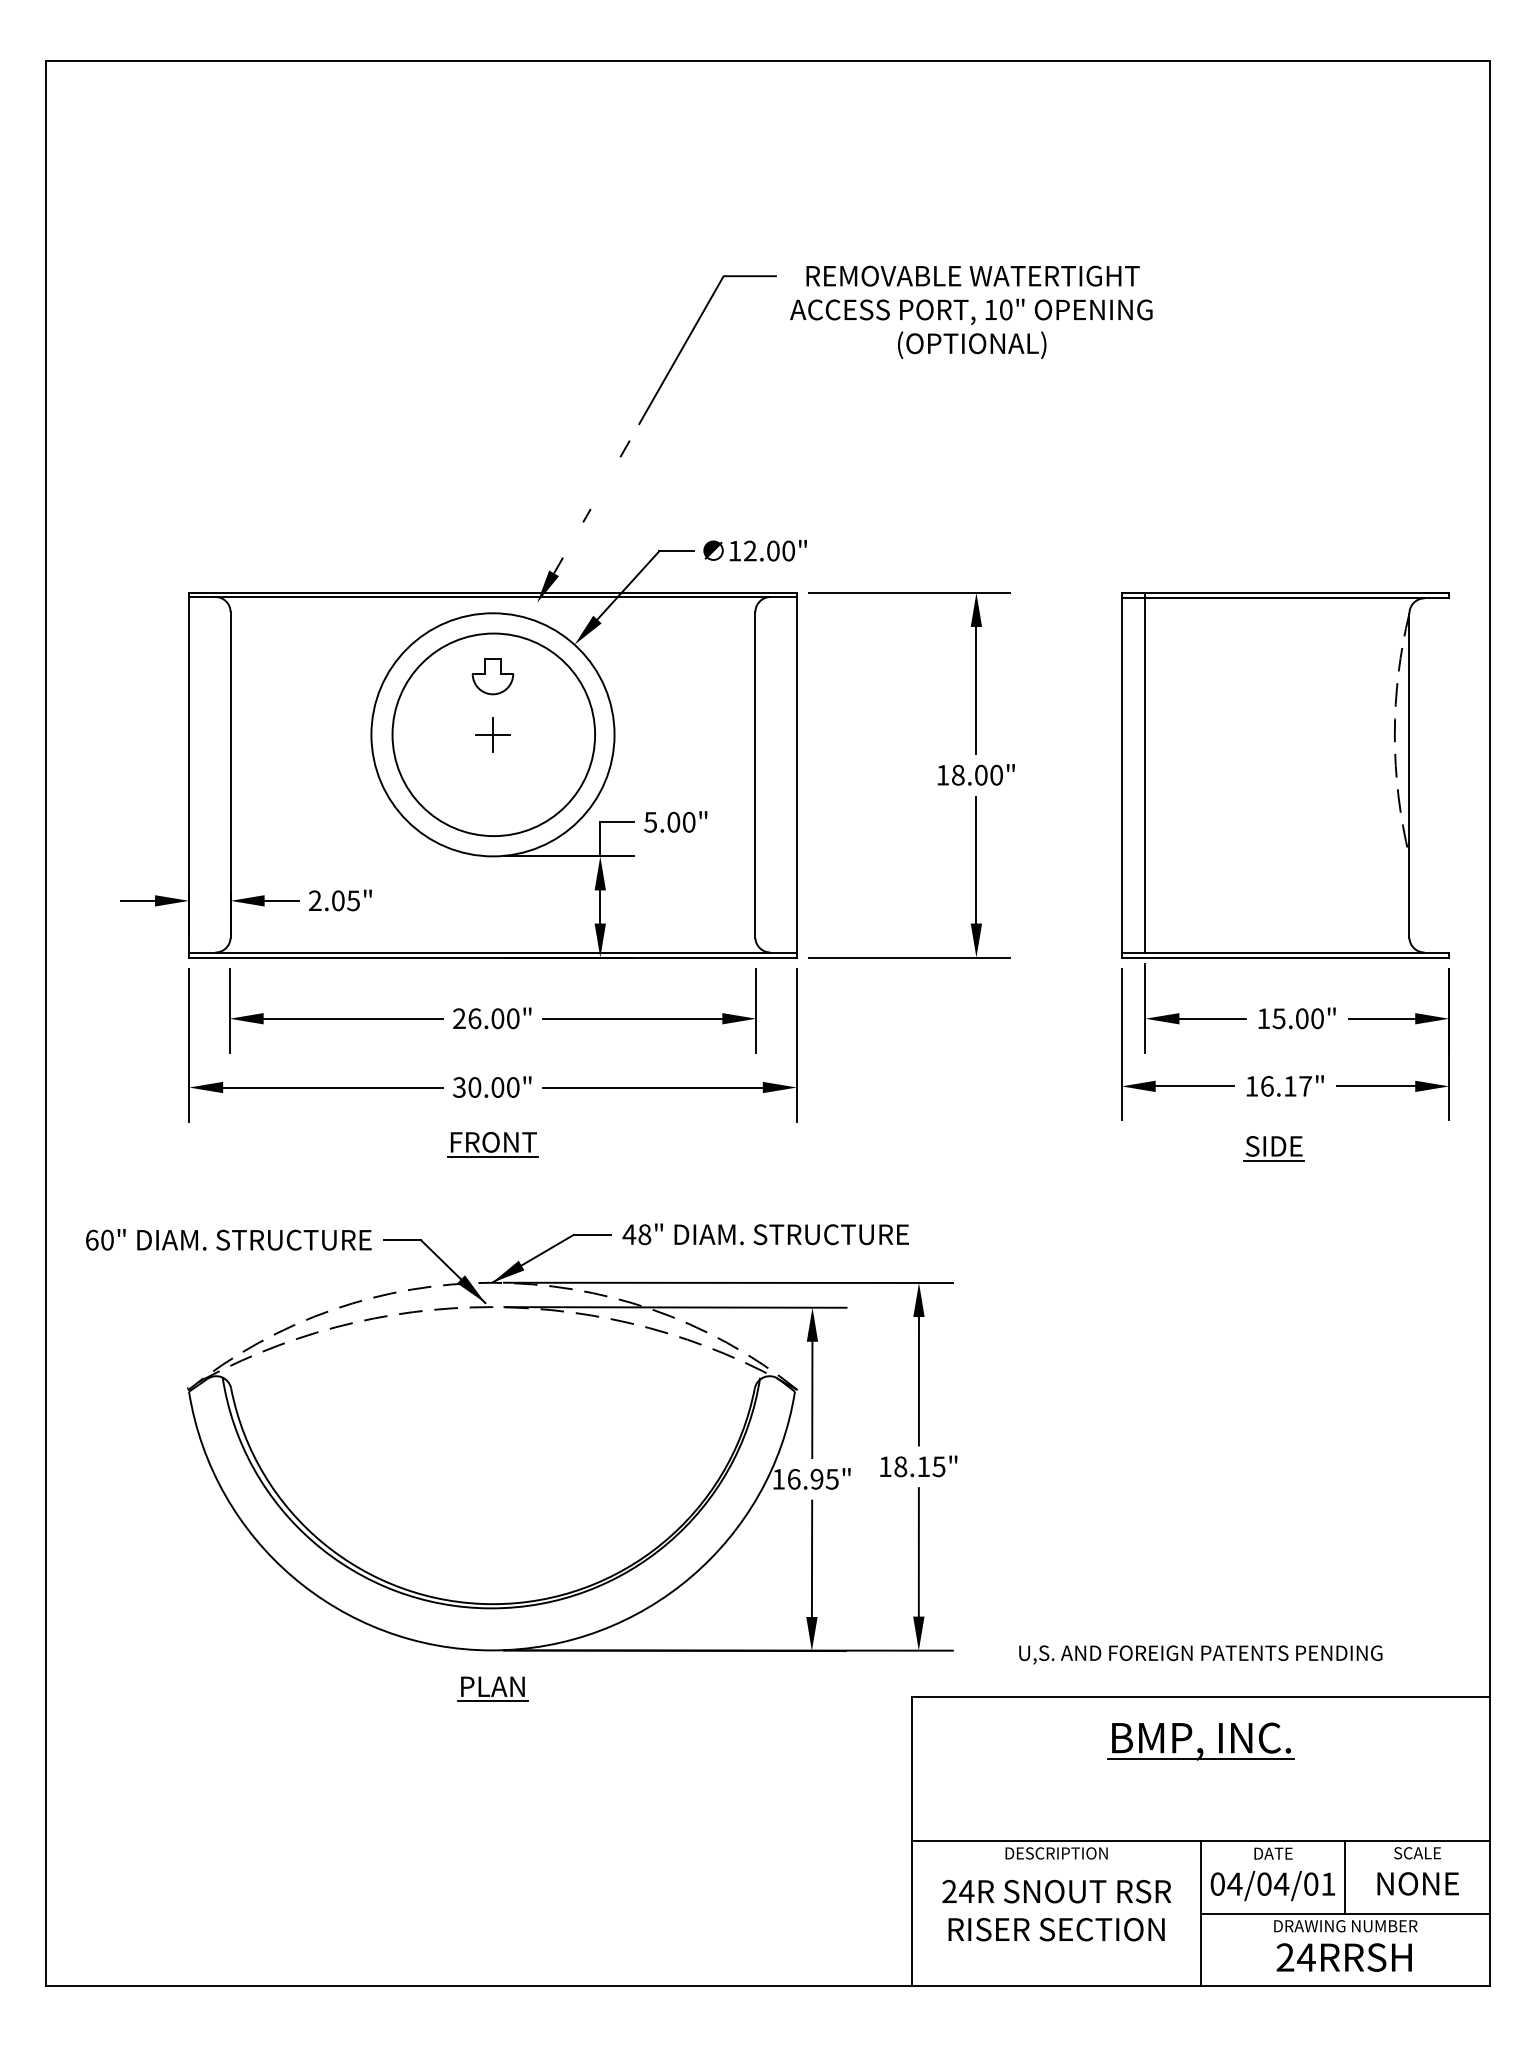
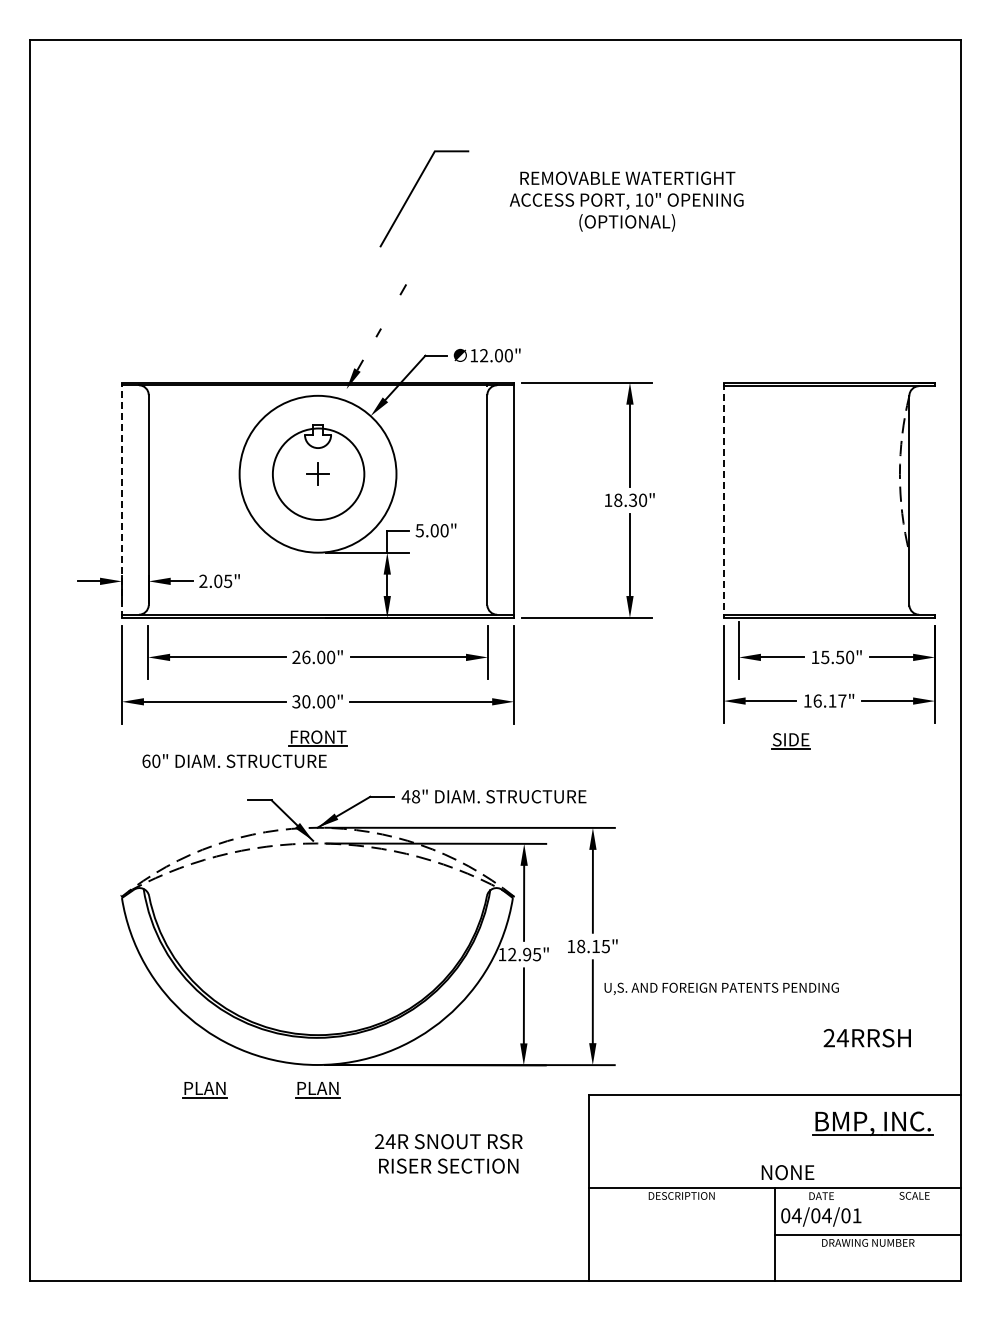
line: (688, 339) -> (412, 192), moved
circle: (493, 733) -> (318, 473), size x0.7
line: (1144, 772) -> (738, 498), removed
text: (981, 773) -> (633, 499), 18.00" -> 18.30"
line: (188, 775) -> (121, 500), solid -> dashed
line: (1121, 775) -> (723, 500), solid -> dashed
text: (1302, 1017) -> (840, 656), 15.00" -> 15.50"
part: (1273, 1149) -> (790, 741), moved
text: (228, 1238) -> (234, 760), moved
text: (794, 1479) -> (512, 954), 16.95" -> 12.95"
text: (1200, 1654) -> (721, 988), moved
part: (316, 1689) -> (204, 1090), added
part: (1200, 1741) -> (872, 1123), moved
line: (1346, 1877) -> (868, 1211), removed
text: (1417, 1883) -> (787, 1172), moved
text: (1056, 1910) -> (448, 1153), moved
text: (1343, 1958) -> (866, 1038), moved

